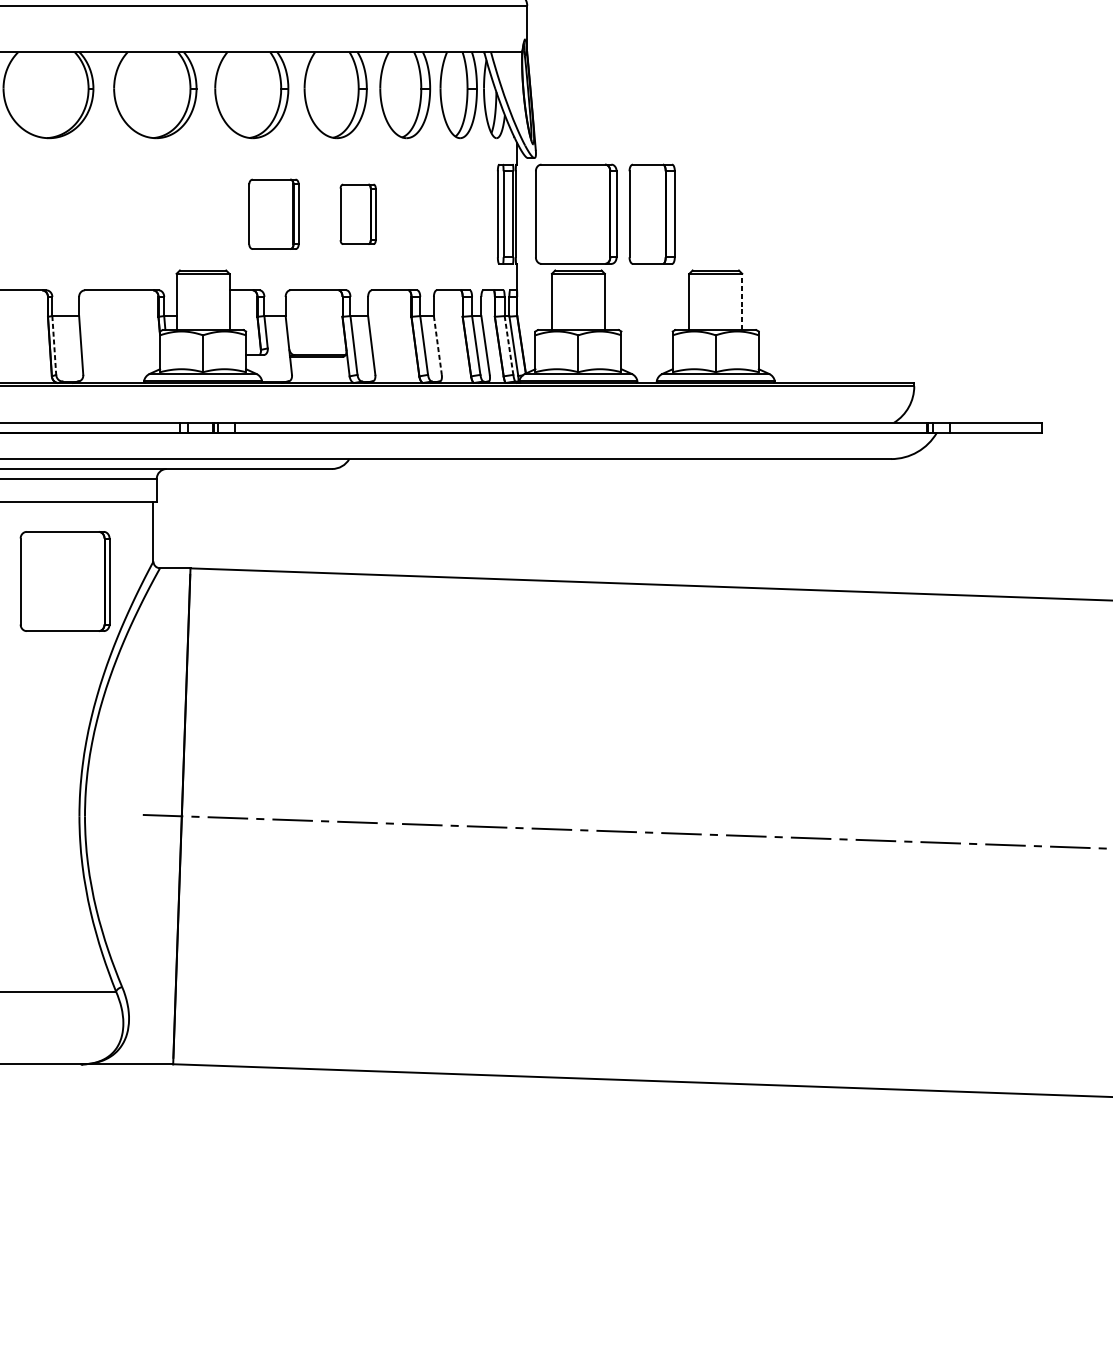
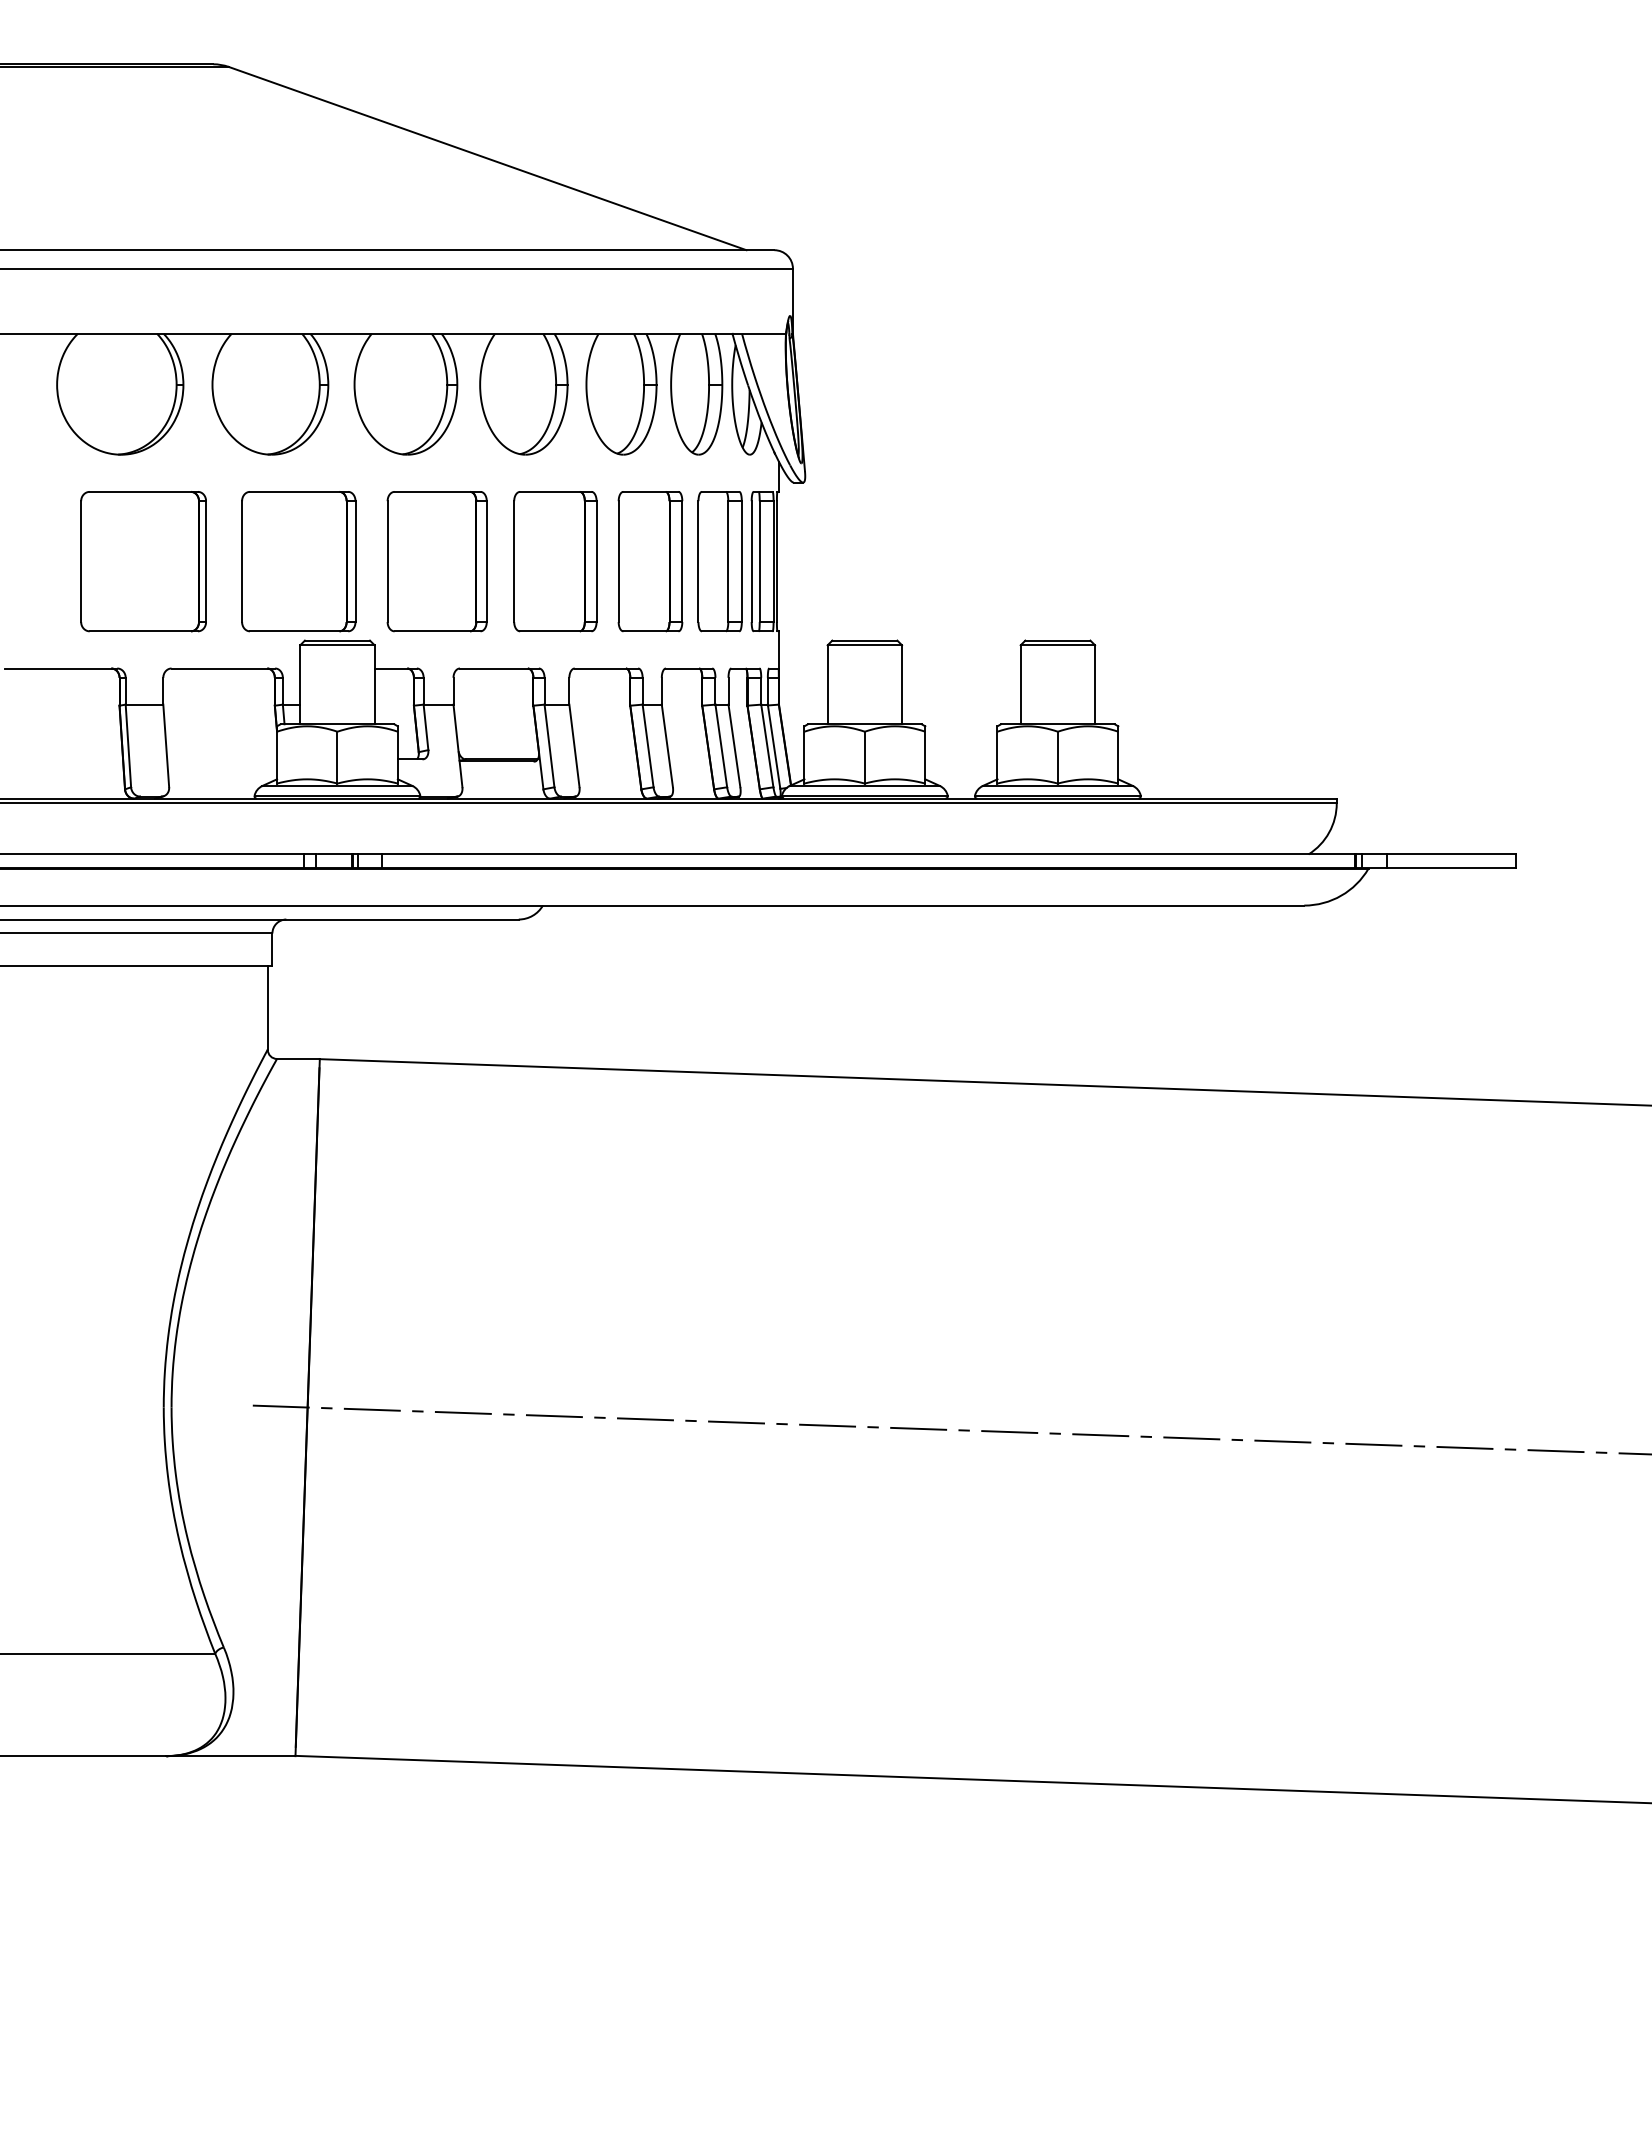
part: (273, 214) -> (436, 561), size x1.43
part: (358, 214) -> (555, 561), size x1.67
part: (474, 214) -> (719, 561), added
part: (576, 214) -> (298, 561), moved
part: (652, 214) -> (650, 561), moved
line: (742, 301) -> (1095, 684), dashed -> solid
line: (54, 345) -> (128, 746), dashed -> solid
line: (437, 345) -> (667, 745), dashed -> solid
line: (509, 345) -> (767, 745), dashed -> solid
part: (65, 581) -> (143, 561), moved

